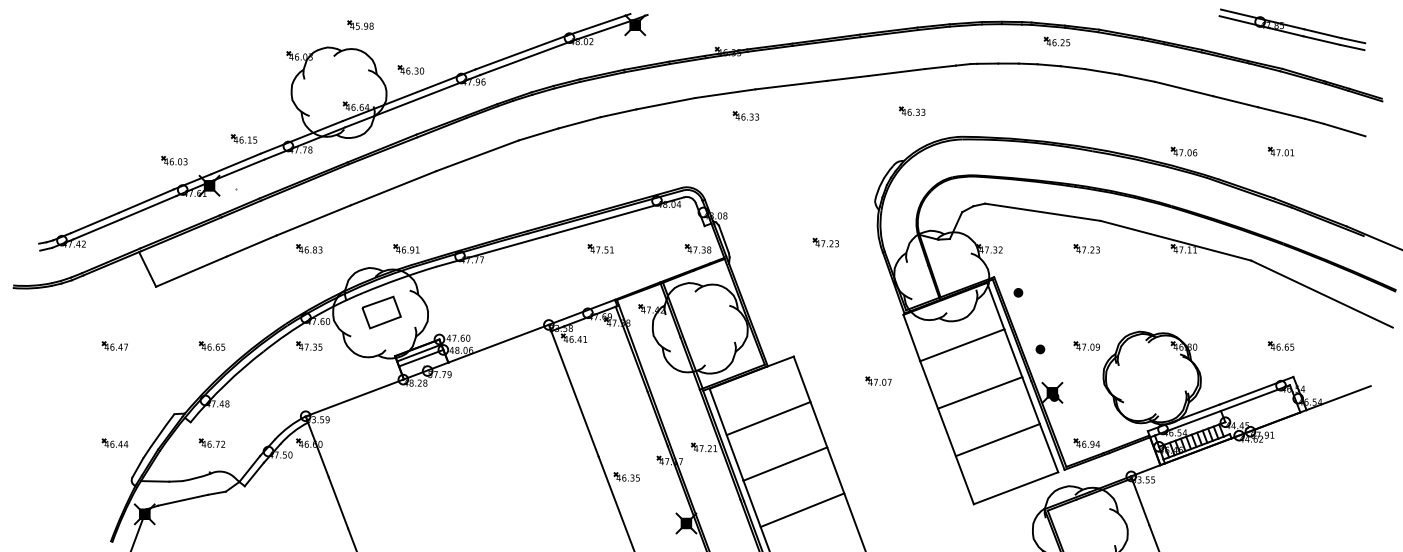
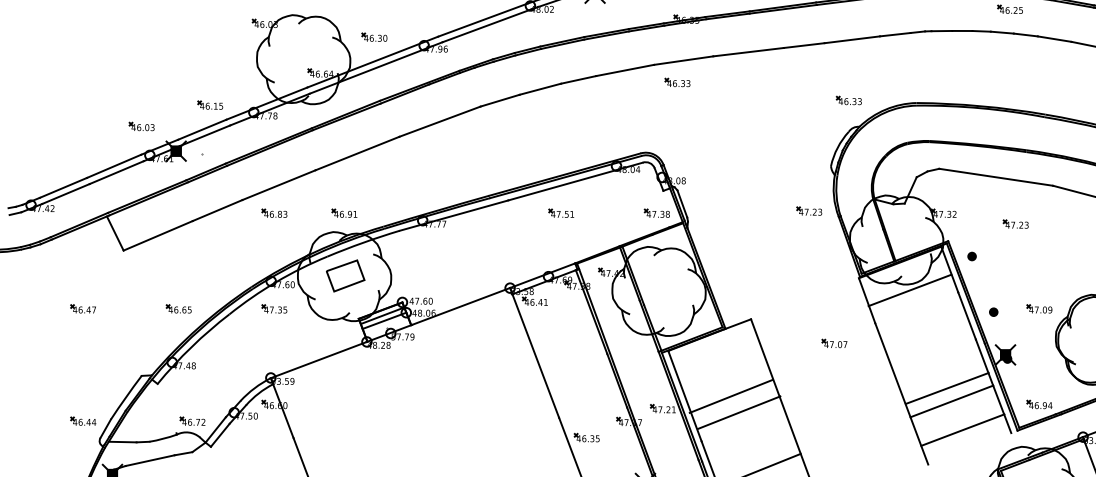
part: (912, 110) -> (849, 99), moved
part: (745, 115) -> (676, 82), moved
part: (825, 242) -> (808, 210), moved
part: (406, 248) -> (344, 212), moved
part: (1086, 248) -> (1015, 223), moved
line: (962, 345) -> (910, 290), moved
line: (980, 392) -> (947, 388), moved
line: (768, 418) -> (738, 412), moved
part: (114, 442) -> (82, 420), moved
part: (211, 442) -> (191, 420), moved
line: (785, 463) -> (731, 395), moved
line: (1015, 488) -> (962, 430), moved

